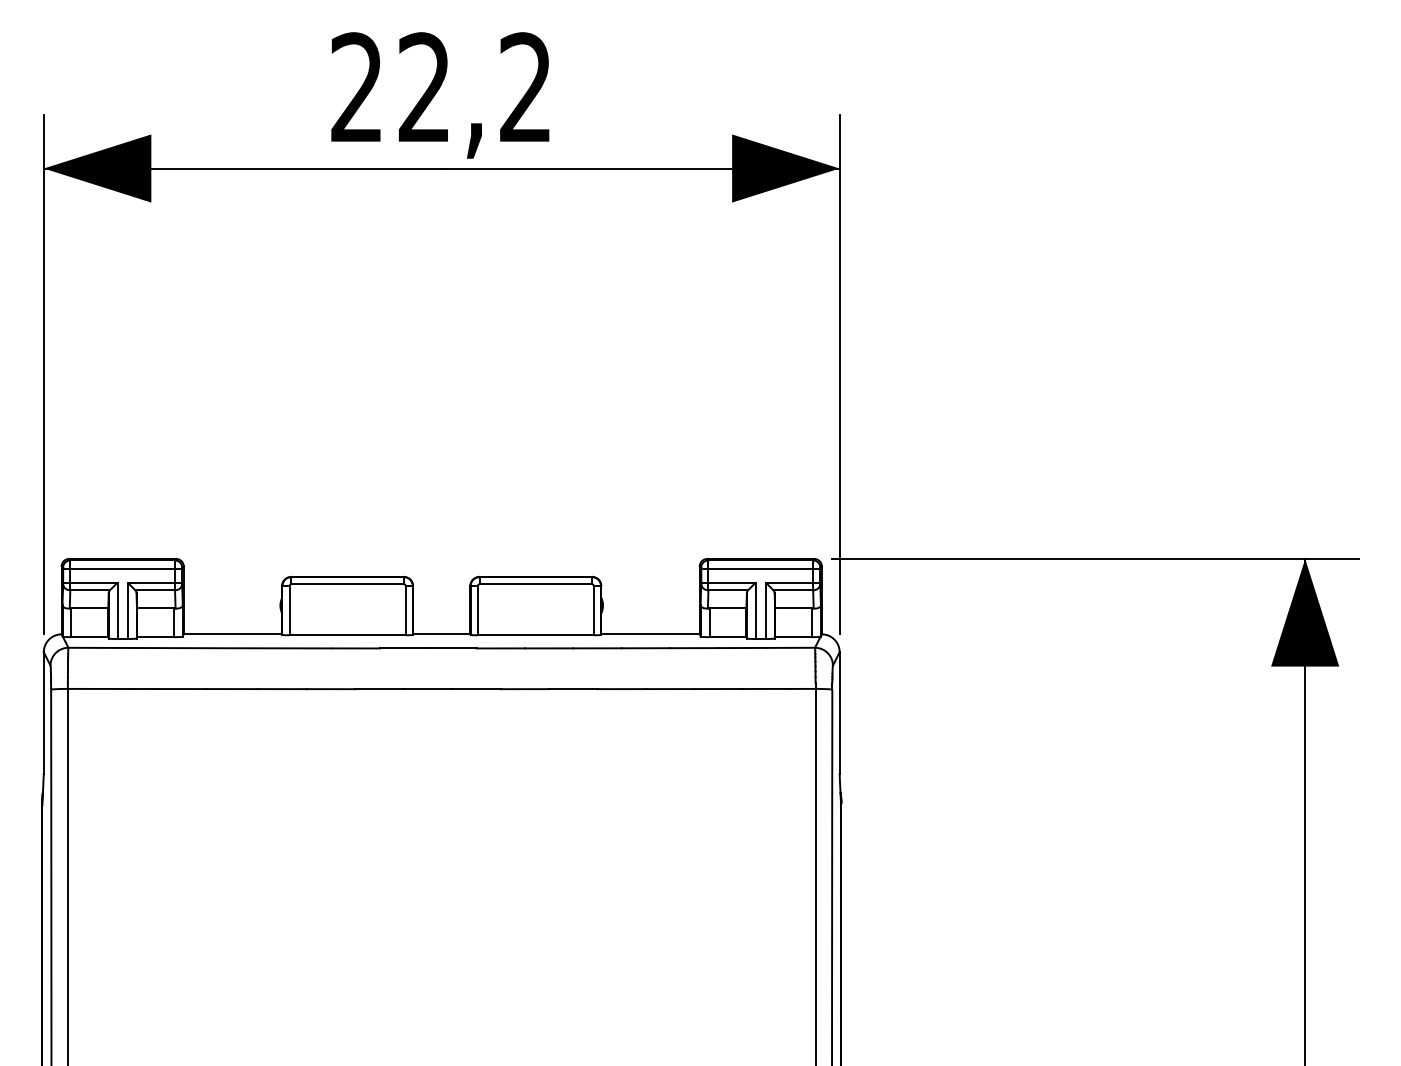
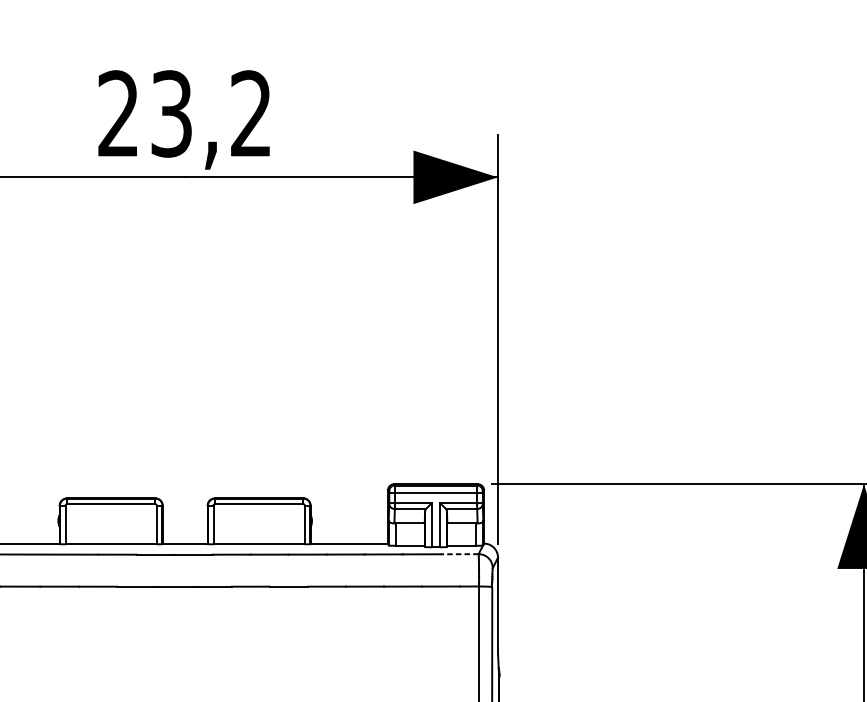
text: (424, 87) -> (171, 113), 22,2 -> 23,2
line: (790, 647) -> (459, 553), solid -> dashed

